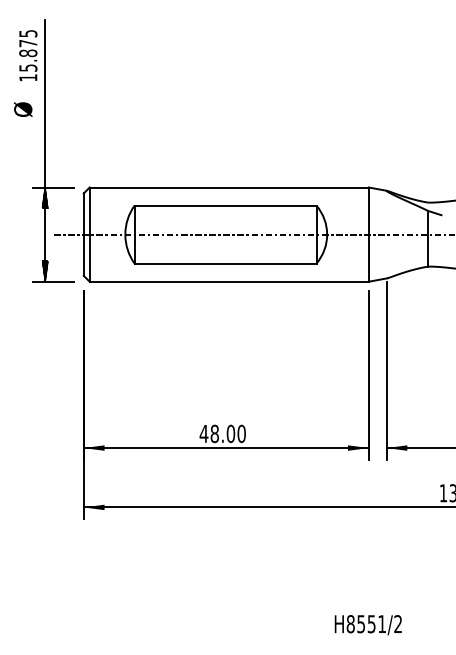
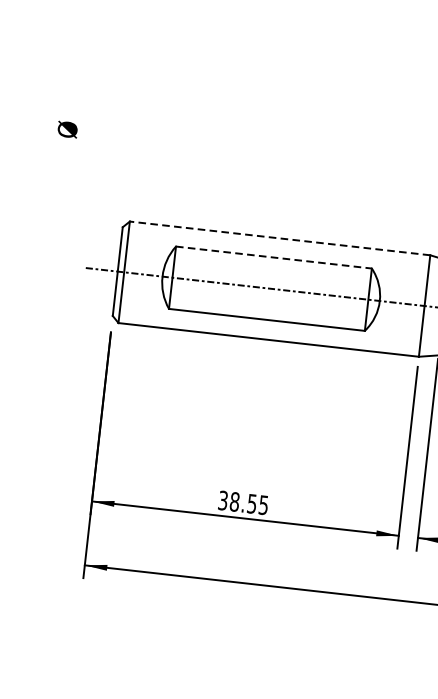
part: (46, 150) -> (87, 176), removed
line: (229, 187) -> (280, 238), solid -> dashed
line: (225, 205) -> (273, 257), solid -> dashed
text: (222, 433) -> (243, 502), 48.00 -> 38.55

